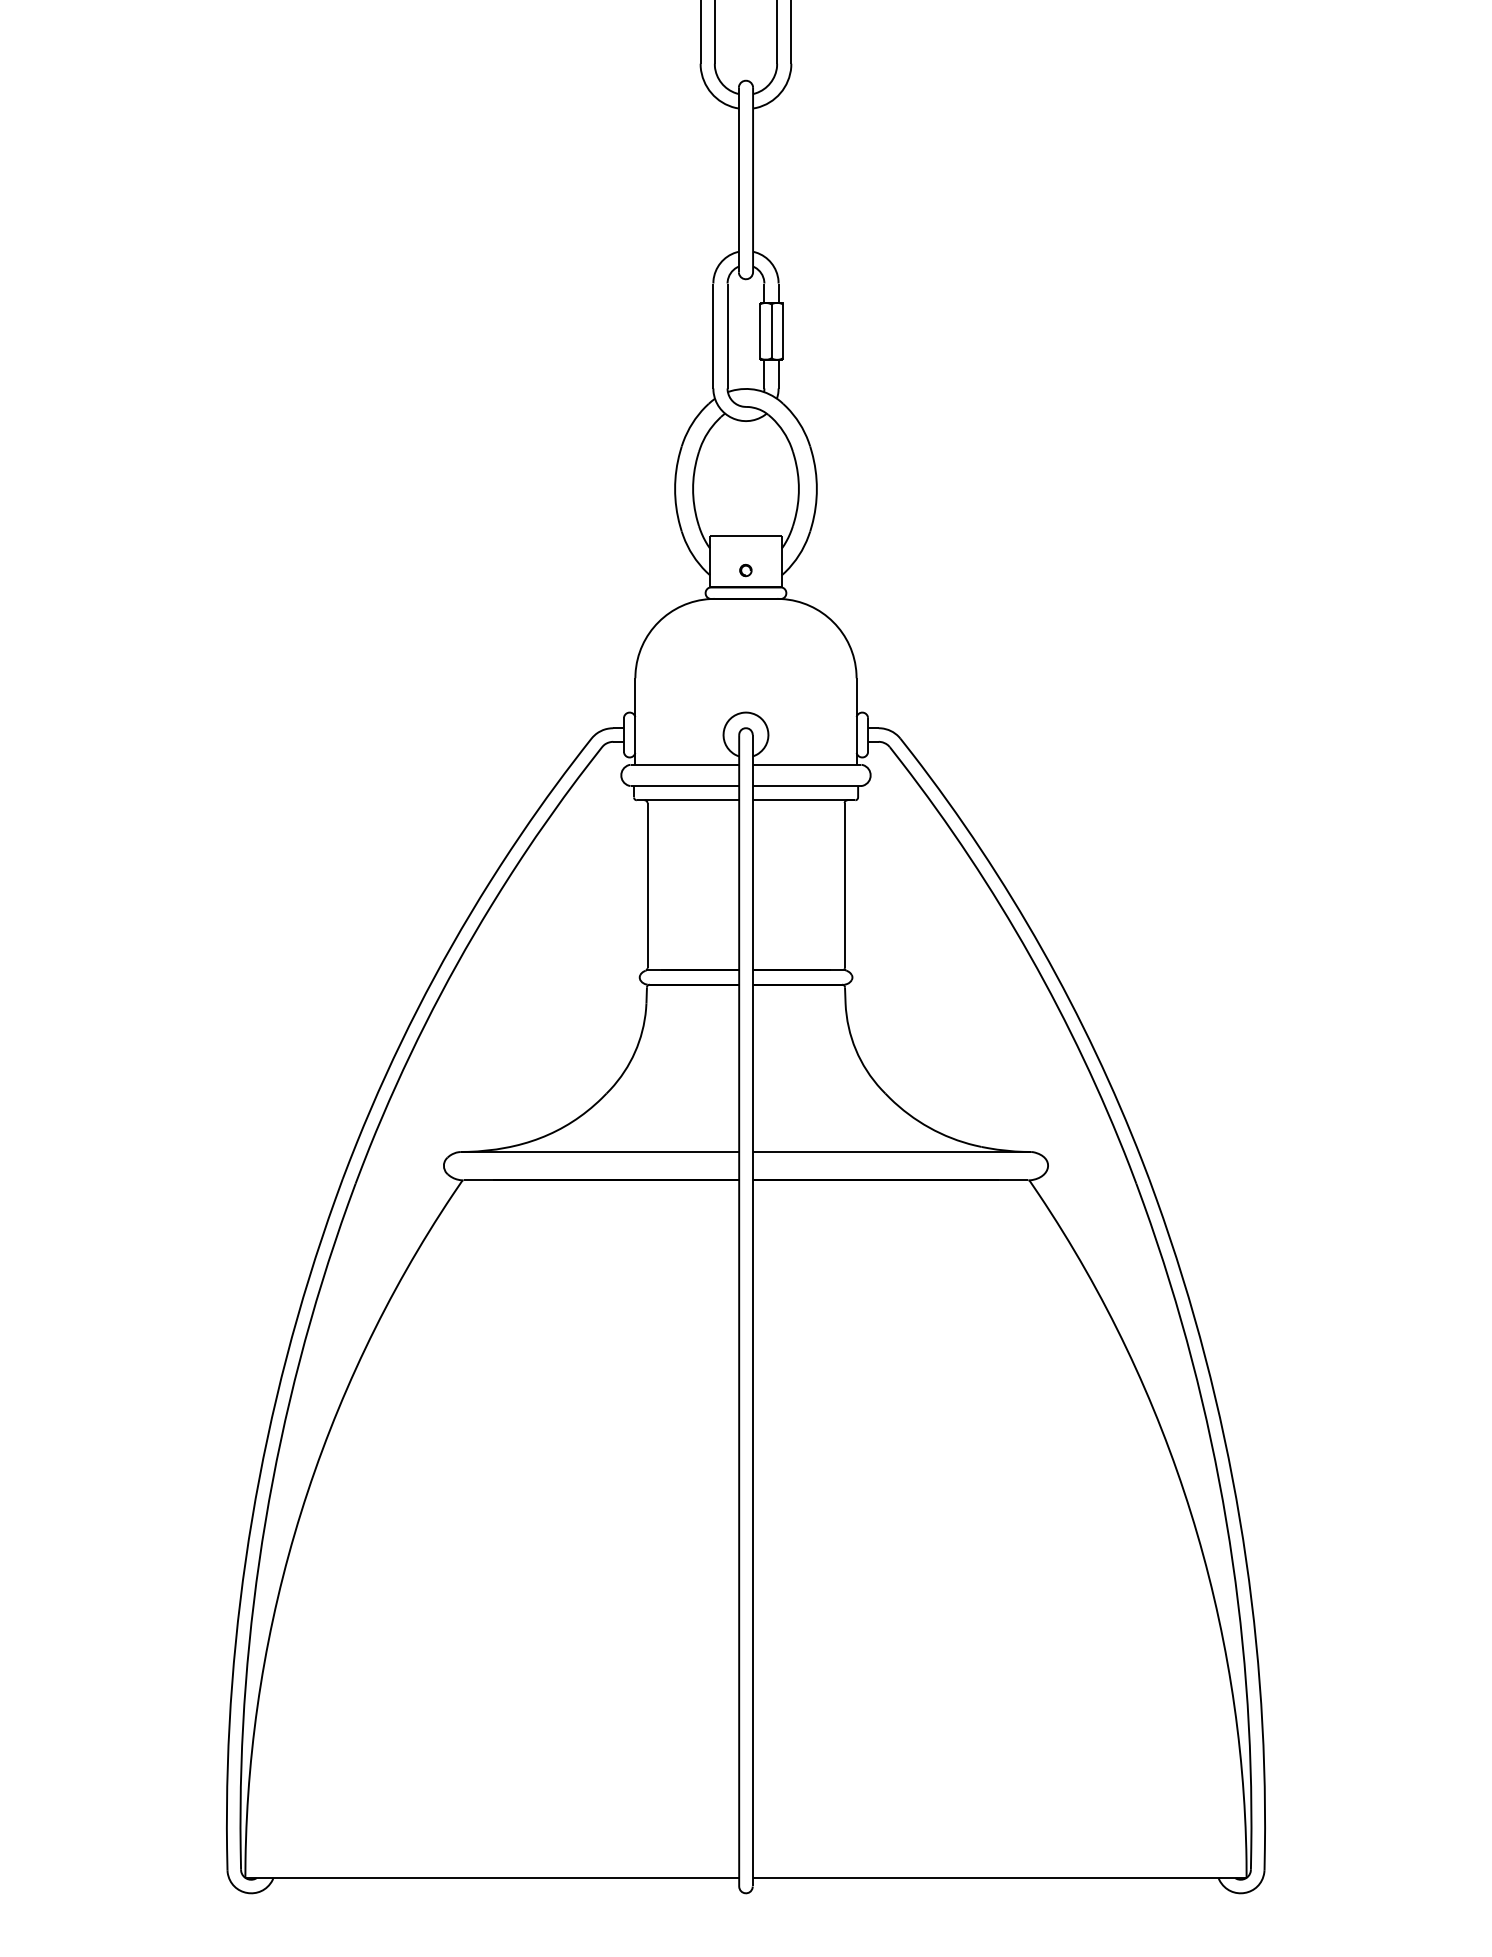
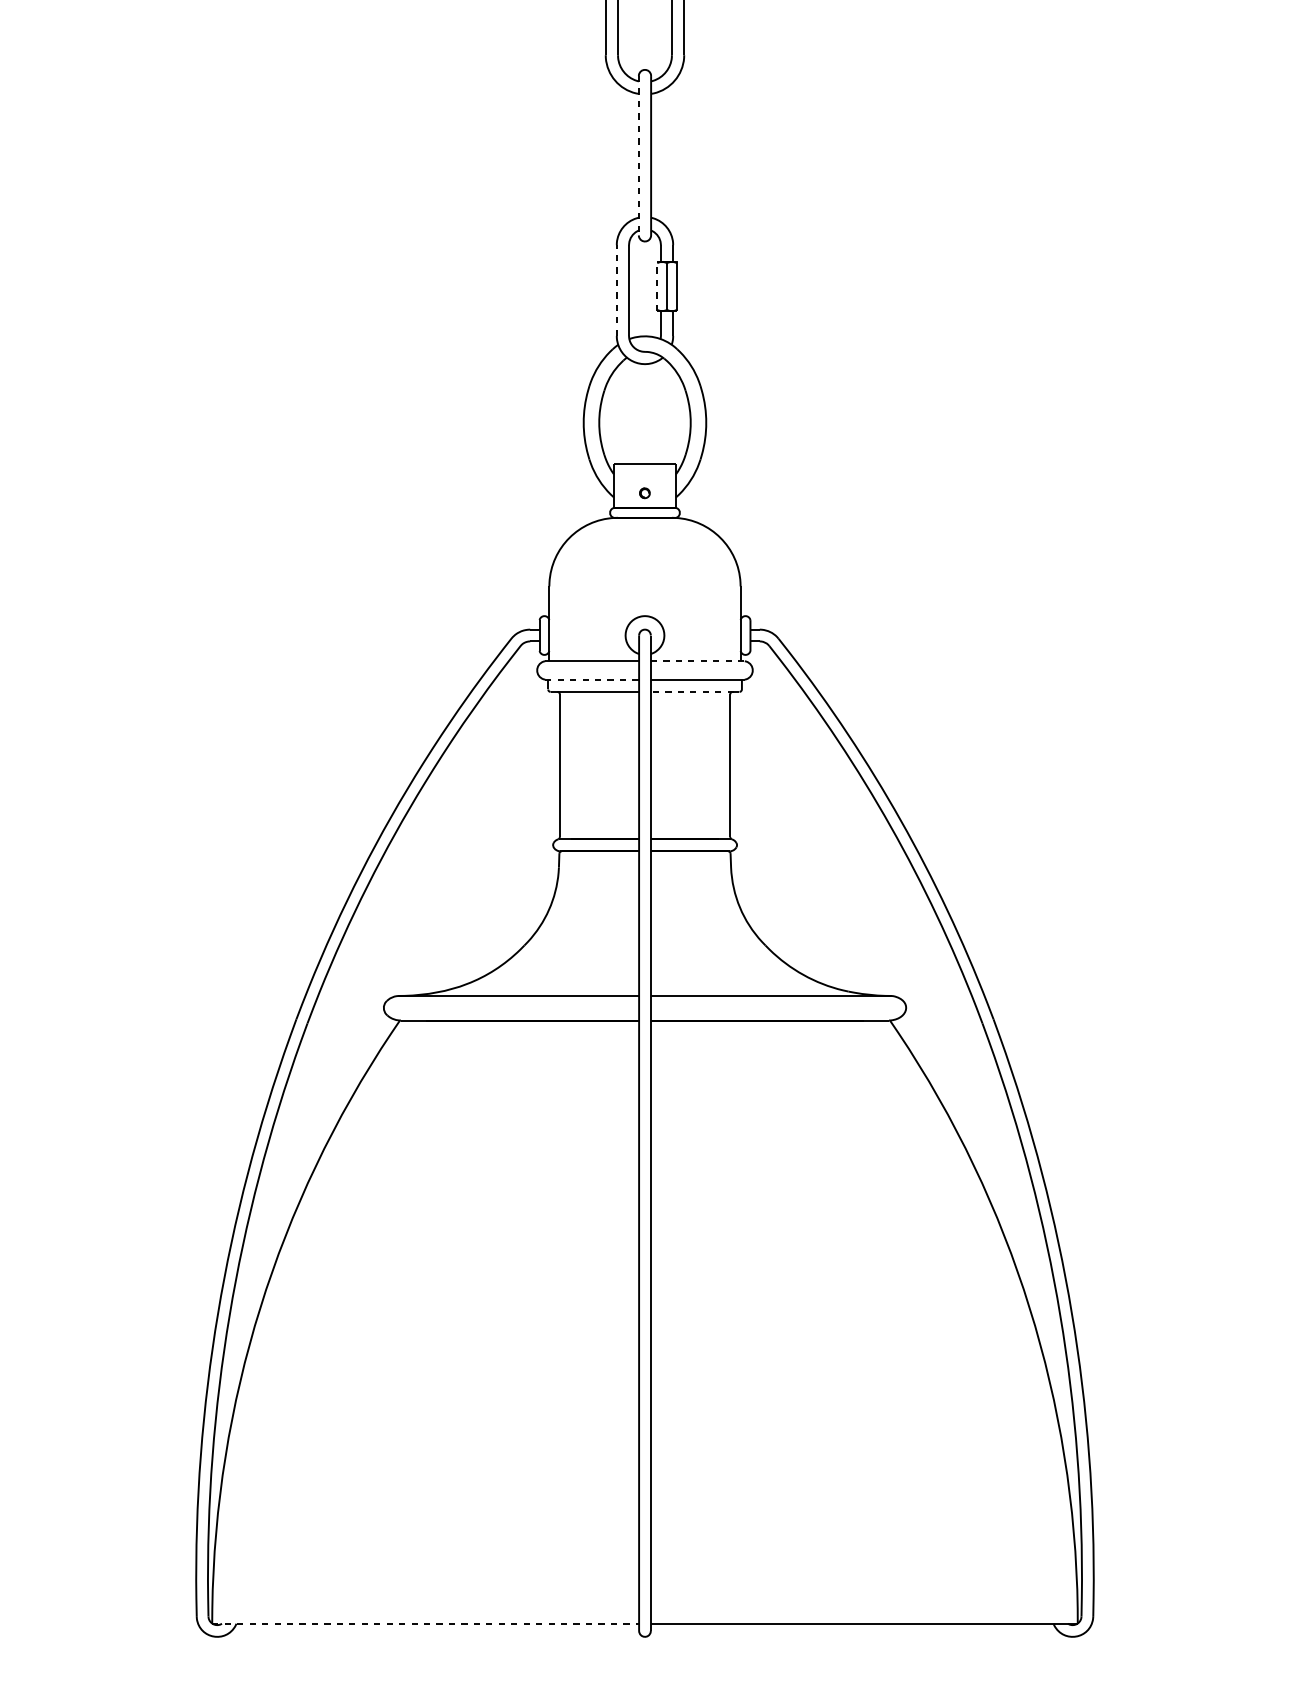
line: (738, 180) -> (638, 156), solid -> dashed
line: (760, 330) -> (657, 285), solid -> dashed
line: (713, 335) -> (616, 290), solid -> dashed
line: (807, 764) -> (698, 660), solid -> dashed
line: (685, 786) -> (592, 680), solid -> dashed
line: (808, 800) -> (699, 692), solid -> dashed
line: (492, 1878) -> (425, 1624), solid -> dashed

